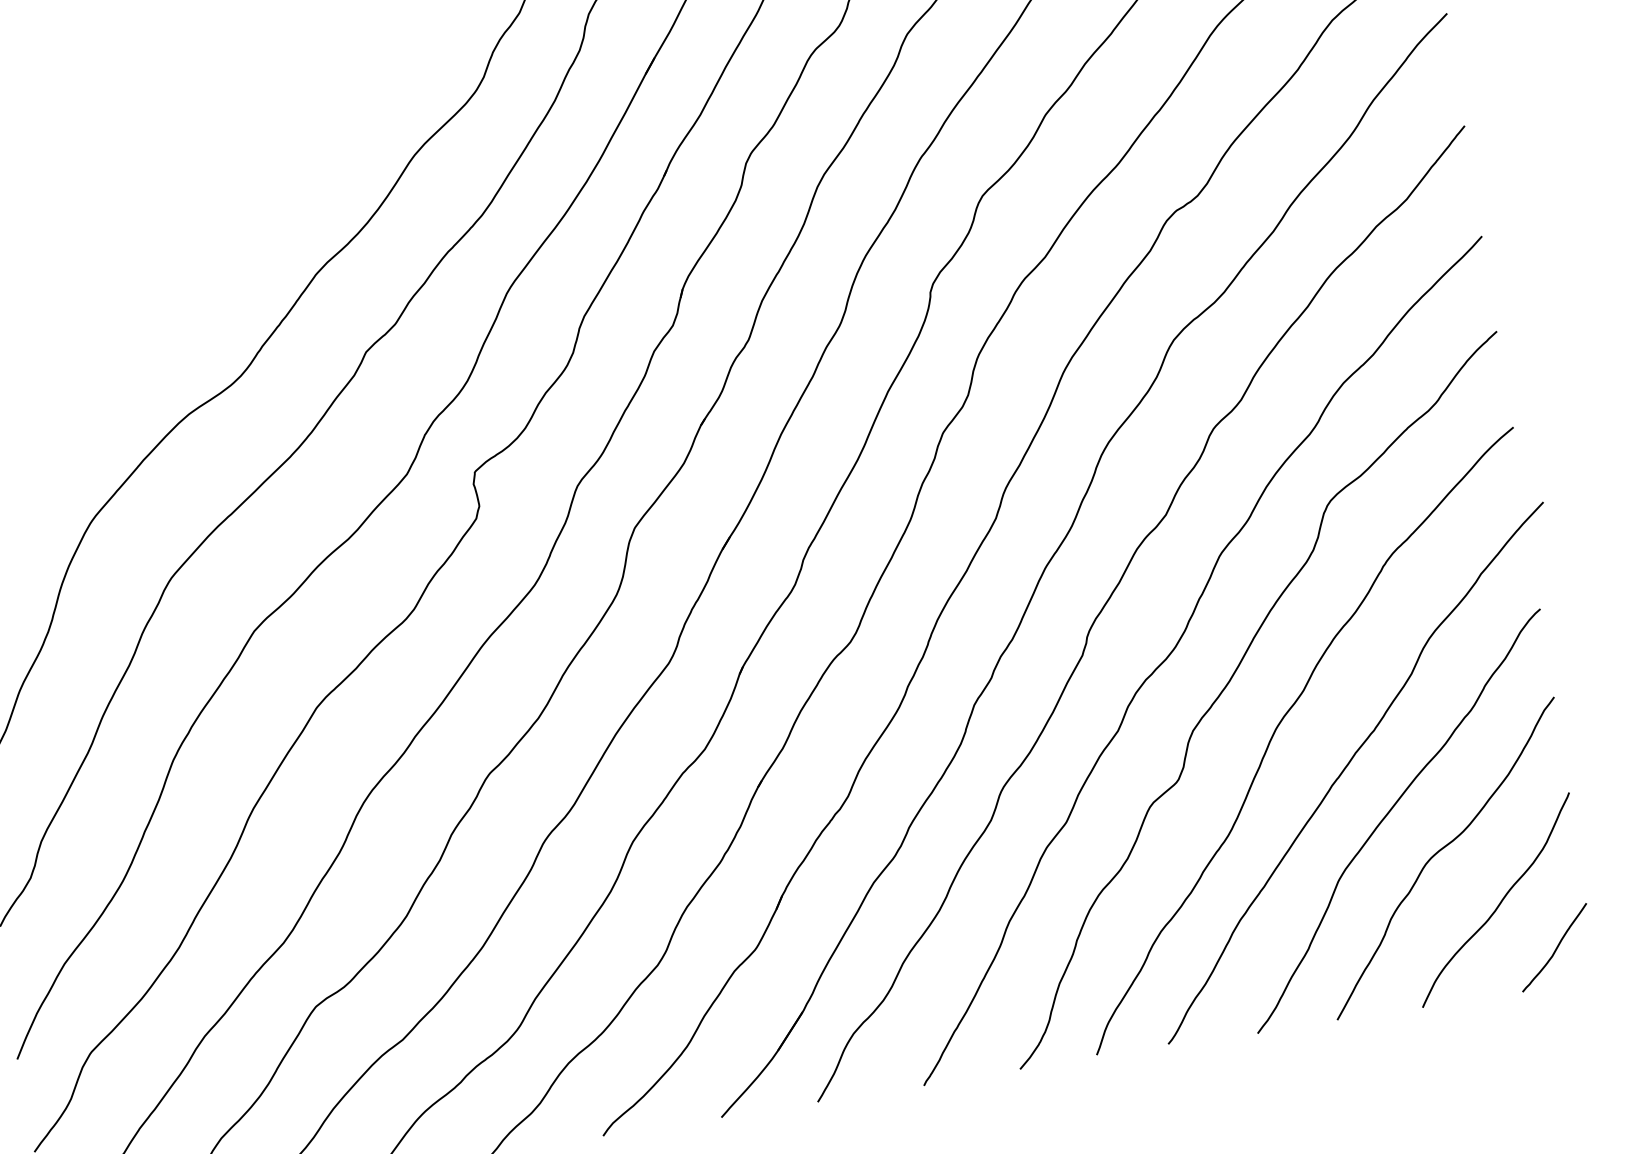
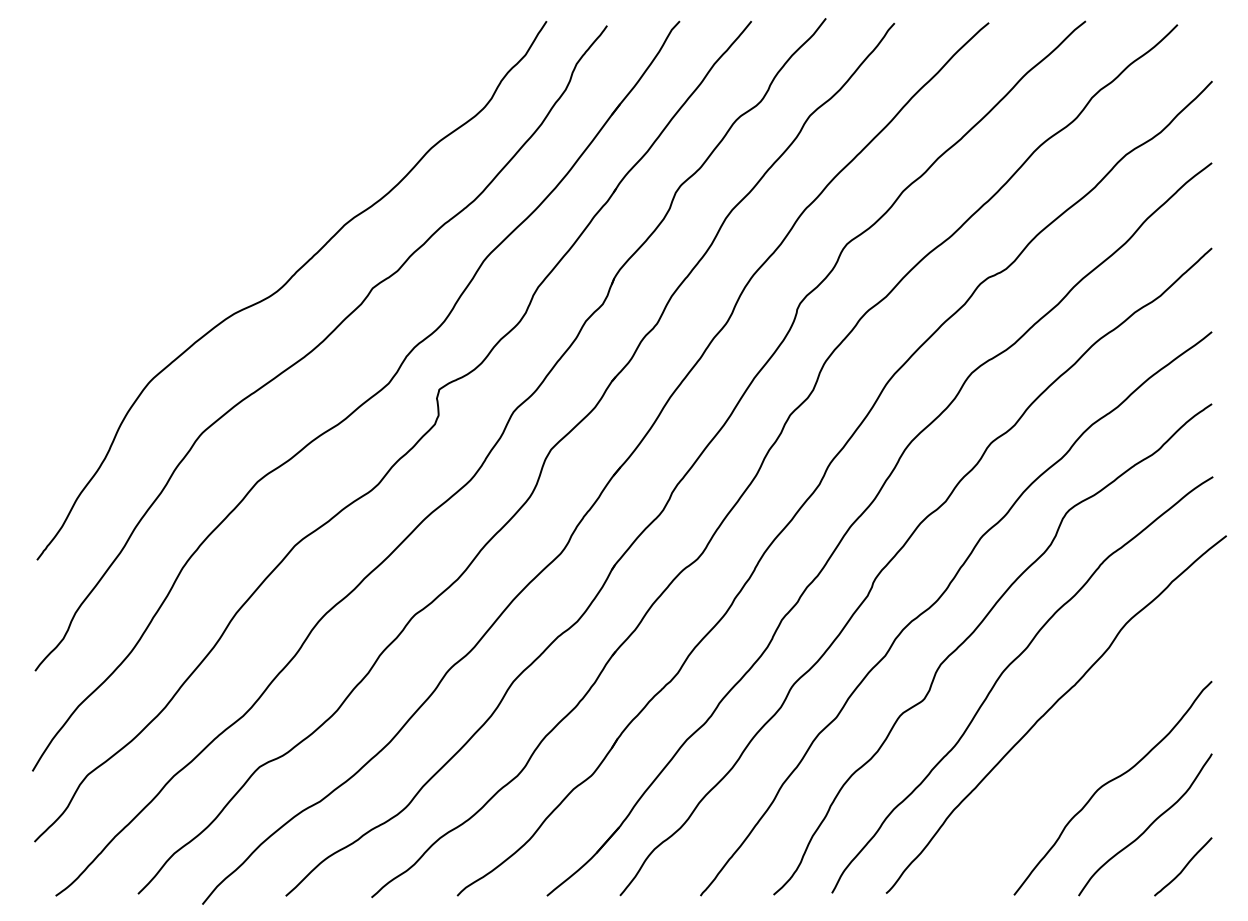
curve: (1389, 813) -> (1076, 748), removed

